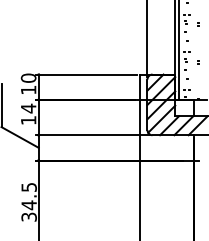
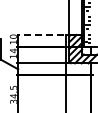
line: (86, 73) -> (40, 34), solid -> dashed

